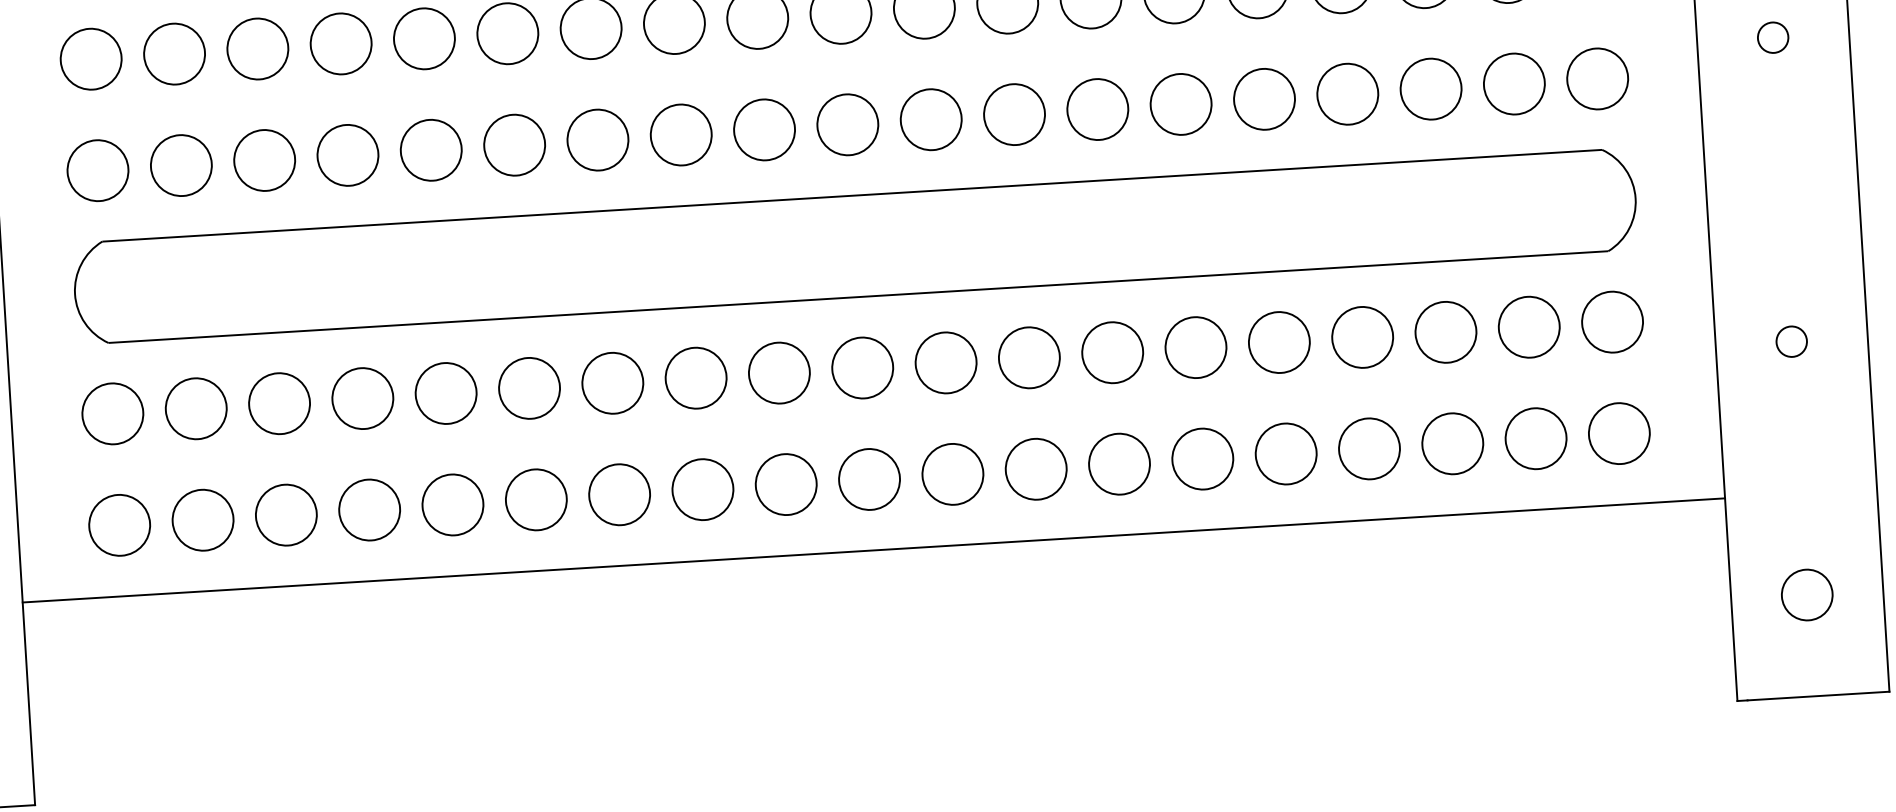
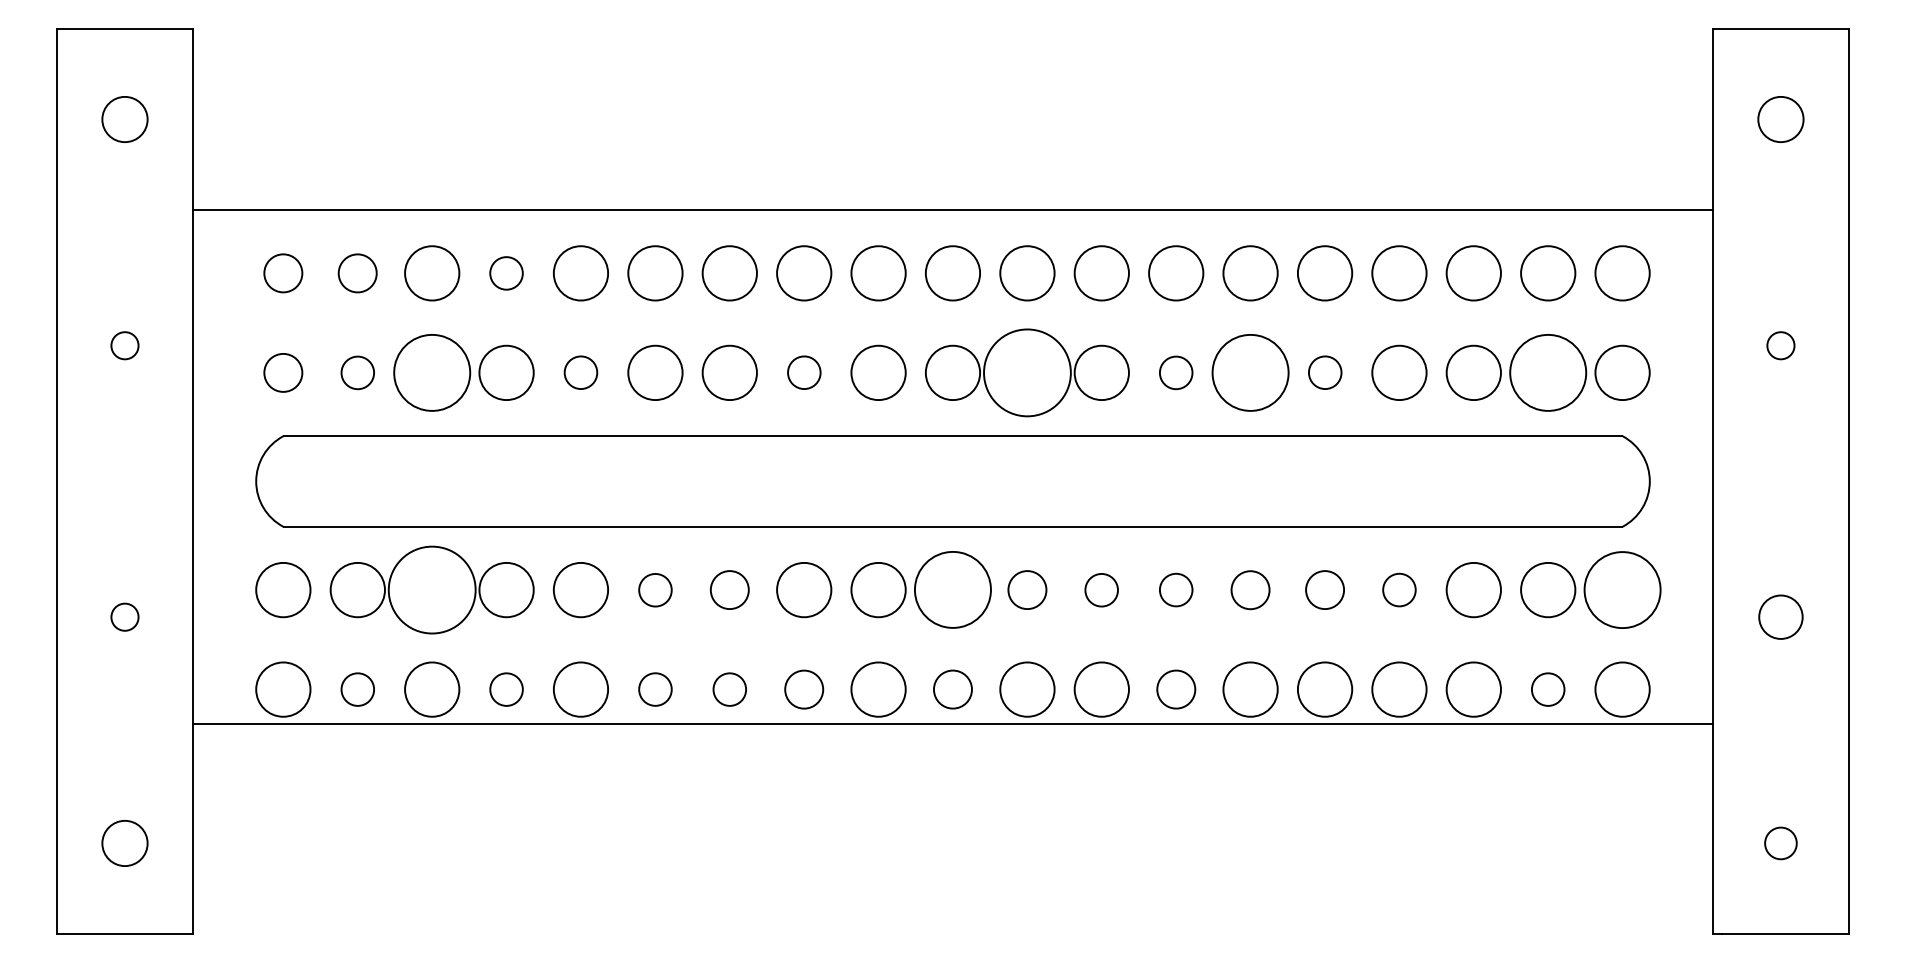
circle: (341, 44) -> (506, 273), size x0.6
circle: (174, 54) -> (357, 273), size x0.7
circle: (91, 59) -> (283, 273), size x0.7
circle: (1514, 83) -> (1548, 372), size x1.4
circle: (1264, 98) -> (1325, 372), size x0.6
circle: (1180, 103) -> (1250, 372), size x1.4
circle: (1098, 109) -> (1176, 372), size x0.6
circle: (931, 119) -> (1027, 372), size x1.6
circle: (681, 134) -> (804, 372), size x0.6
circle: (430, 149) -> (580, 372), size x0.6
circle: (264, 160) -> (432, 372), size x1.4
circle: (181, 165) -> (357, 372), size x0.6
circle: (98, 170) -> (283, 372), size x0.7
circle: (1612, 321) -> (1622, 589), size x1.4
circle: (1362, 336) -> (1399, 589), size x0.6
circle: (1791, 340) -> (1780, 616), size x1.6
circle: (1278, 341) -> (1324, 589), size x0.7
circle: (1195, 348) -> (1250, 590), size x0.7
circle: (1112, 352) -> (1176, 589), size x0.6
circle: (1029, 358) -> (1101, 590), size x0.6
circle: (946, 362) -> (1027, 589), size x0.7
circle: (862, 368) -> (952, 590), size x1.4
circle: (612, 382) -> (729, 589), size x0.7
circle: (529, 388) -> (655, 590), size x0.6
circle: (279, 403) -> (432, 589), size x1.6
circle: (1536, 438) -> (1548, 689), size x0.6
circle: (1119, 464) -> (1176, 689), size x0.7
circle: (868, 479) -> (952, 689), size x0.7
circle: (703, 489) -> (804, 689), size x0.7
circle: (619, 494) -> (729, 689), size x0.6
circle: (536, 499) -> (655, 689), size x0.6
circle: (369, 509) -> (506, 689), size x0.6
circle: (202, 520) -> (357, 689), size x0.6
line: (873, 549) -> (952, 723), moved
circle: (1806, 595) -> (1780, 843), size x0.7

